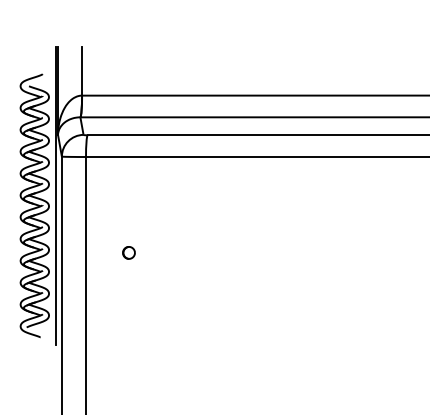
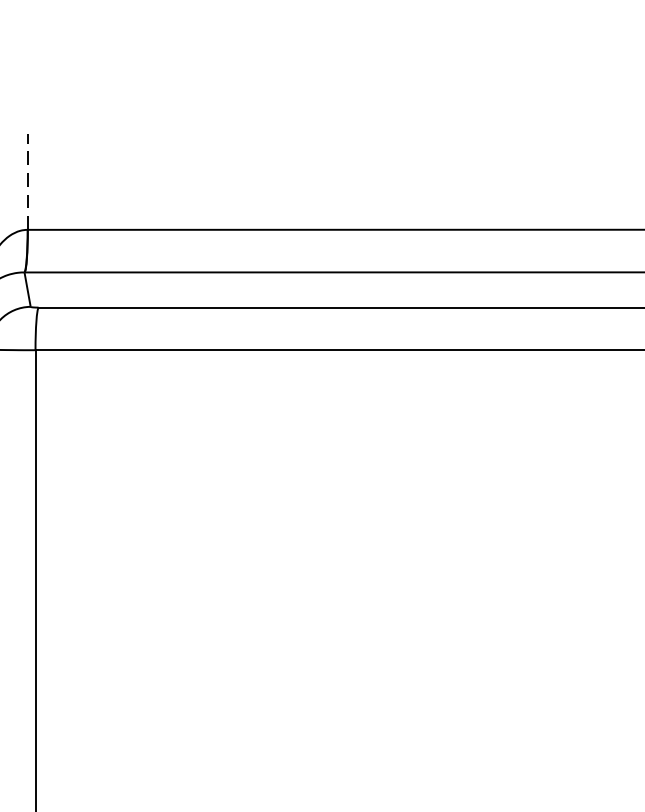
line: (82, 70) -> (28, 180), solid -> dashed
part: (128, 252) -> (118, 537), removed

